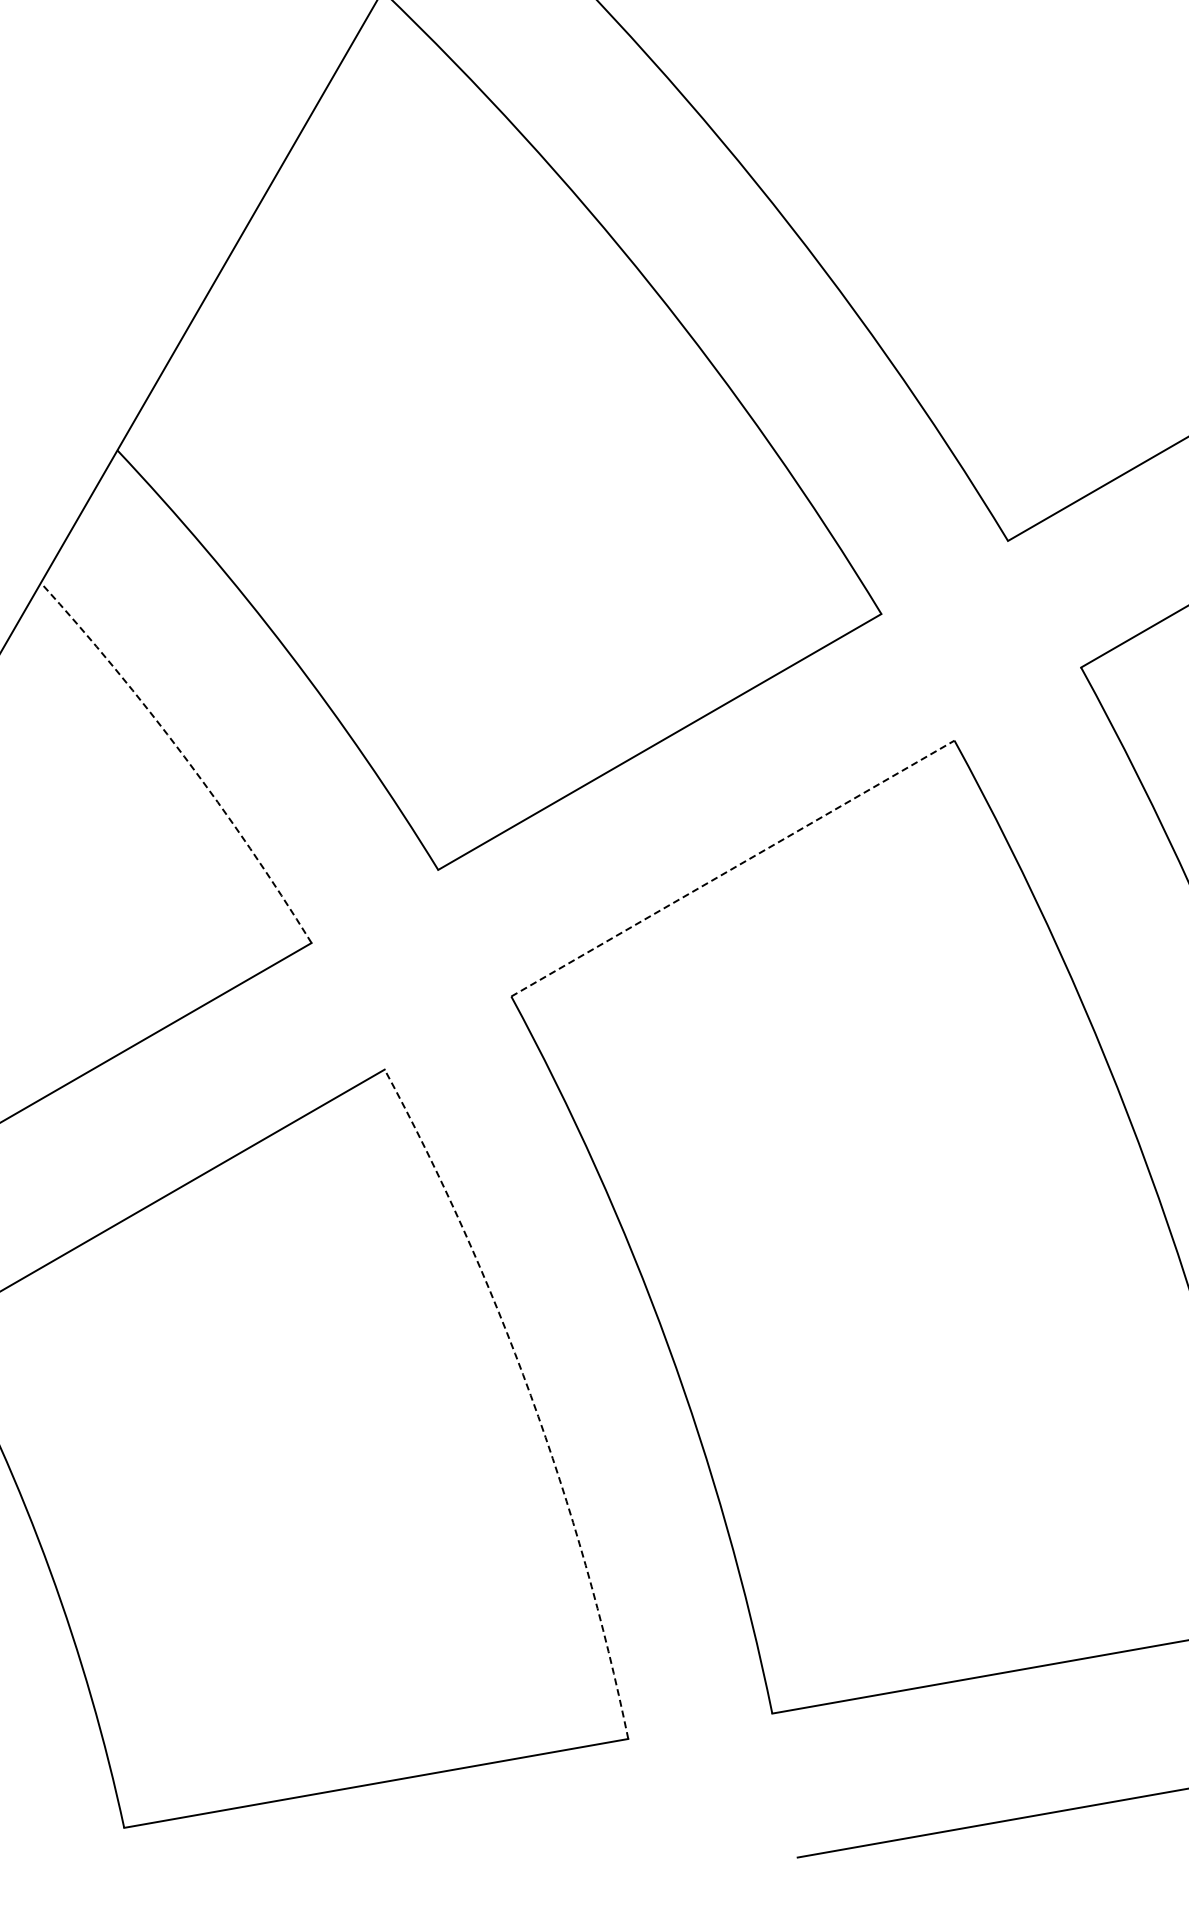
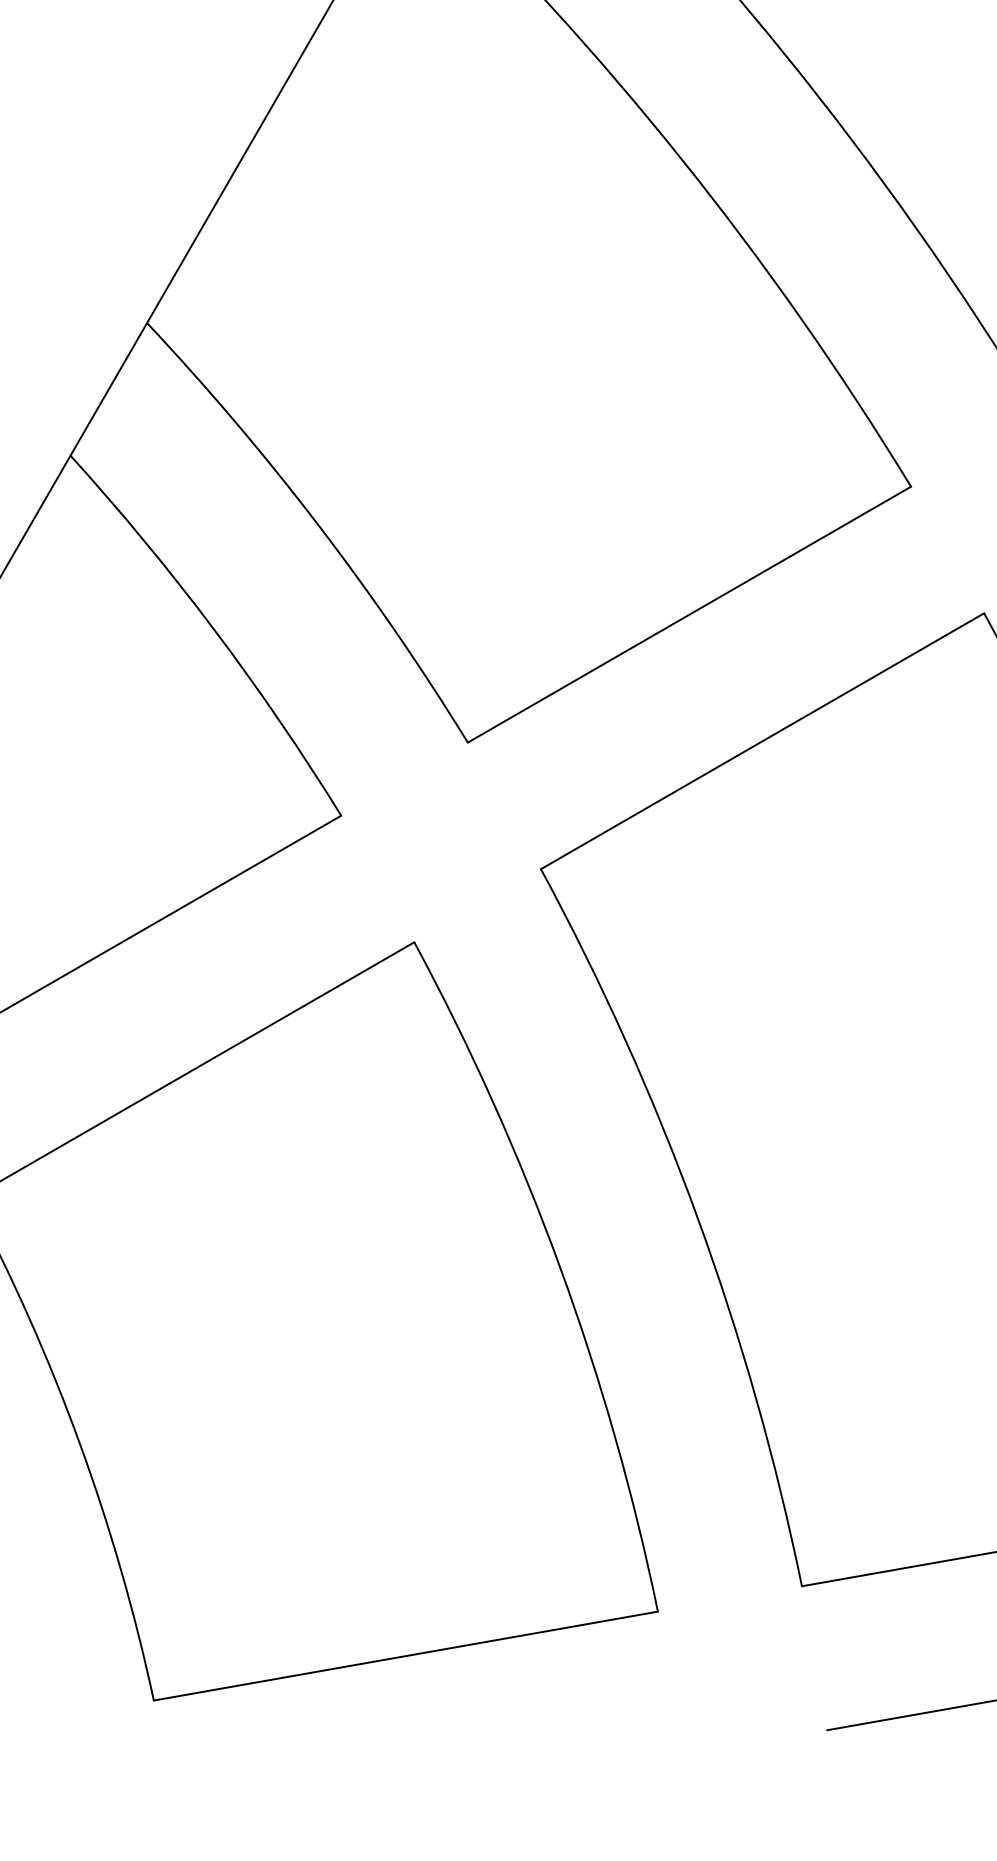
arc: (184, 756) -> (214, 629), dashed -> solid
line: (732, 868) -> (762, 741), dashed -> solid
arc: (530, 1395) -> (560, 1268), dashed -> solid

